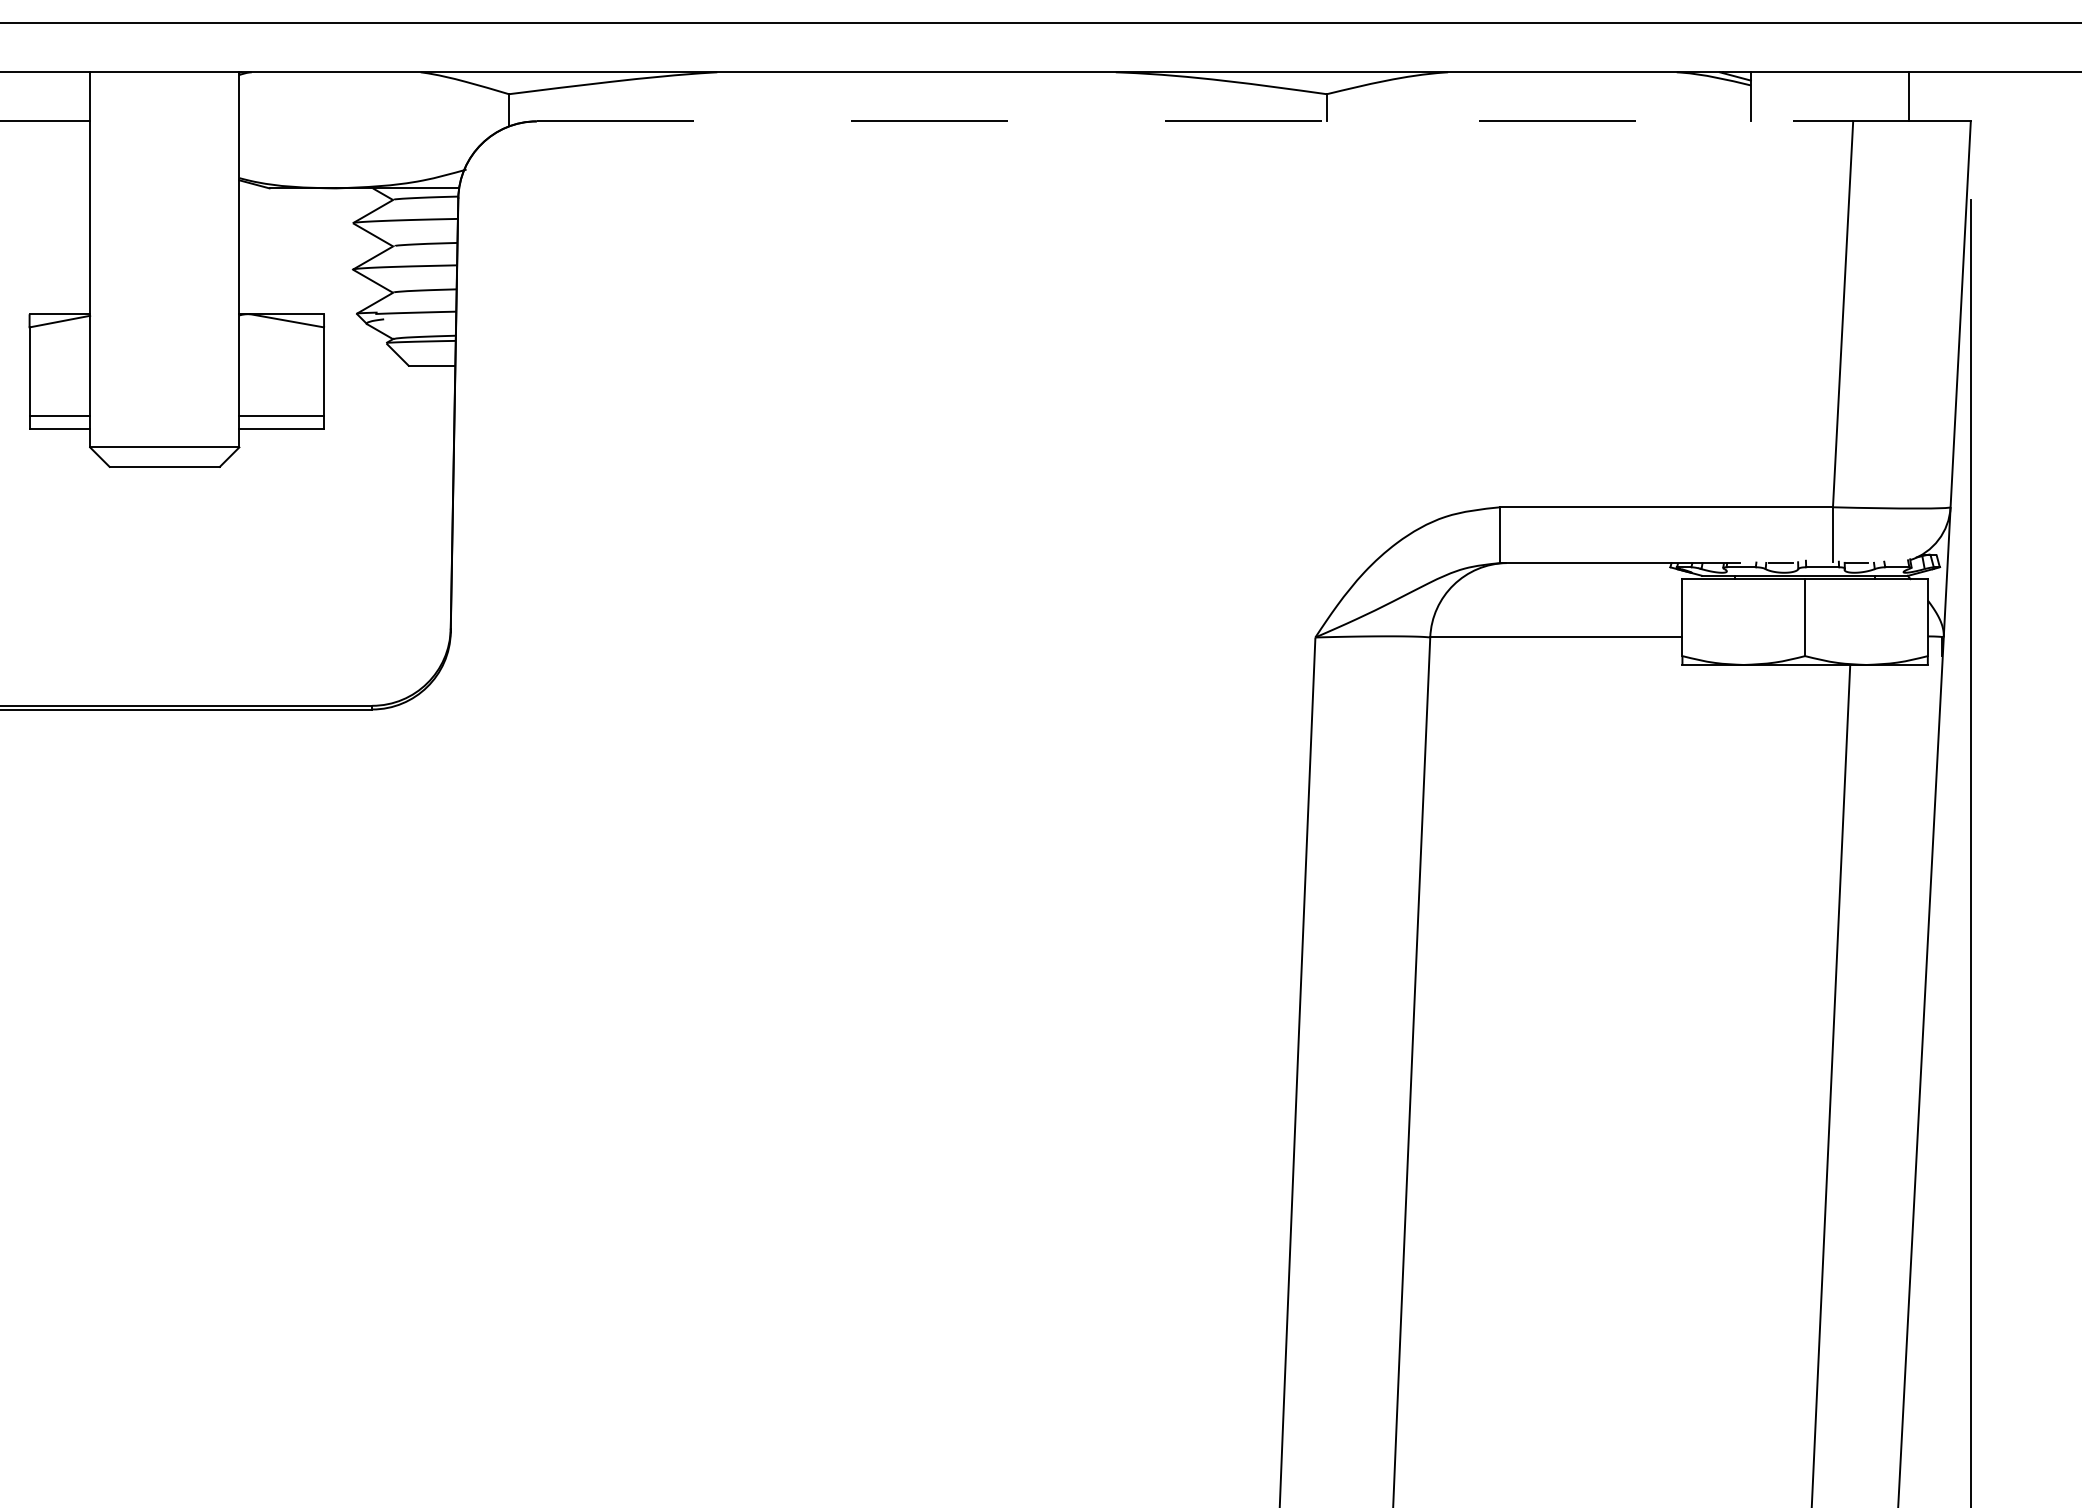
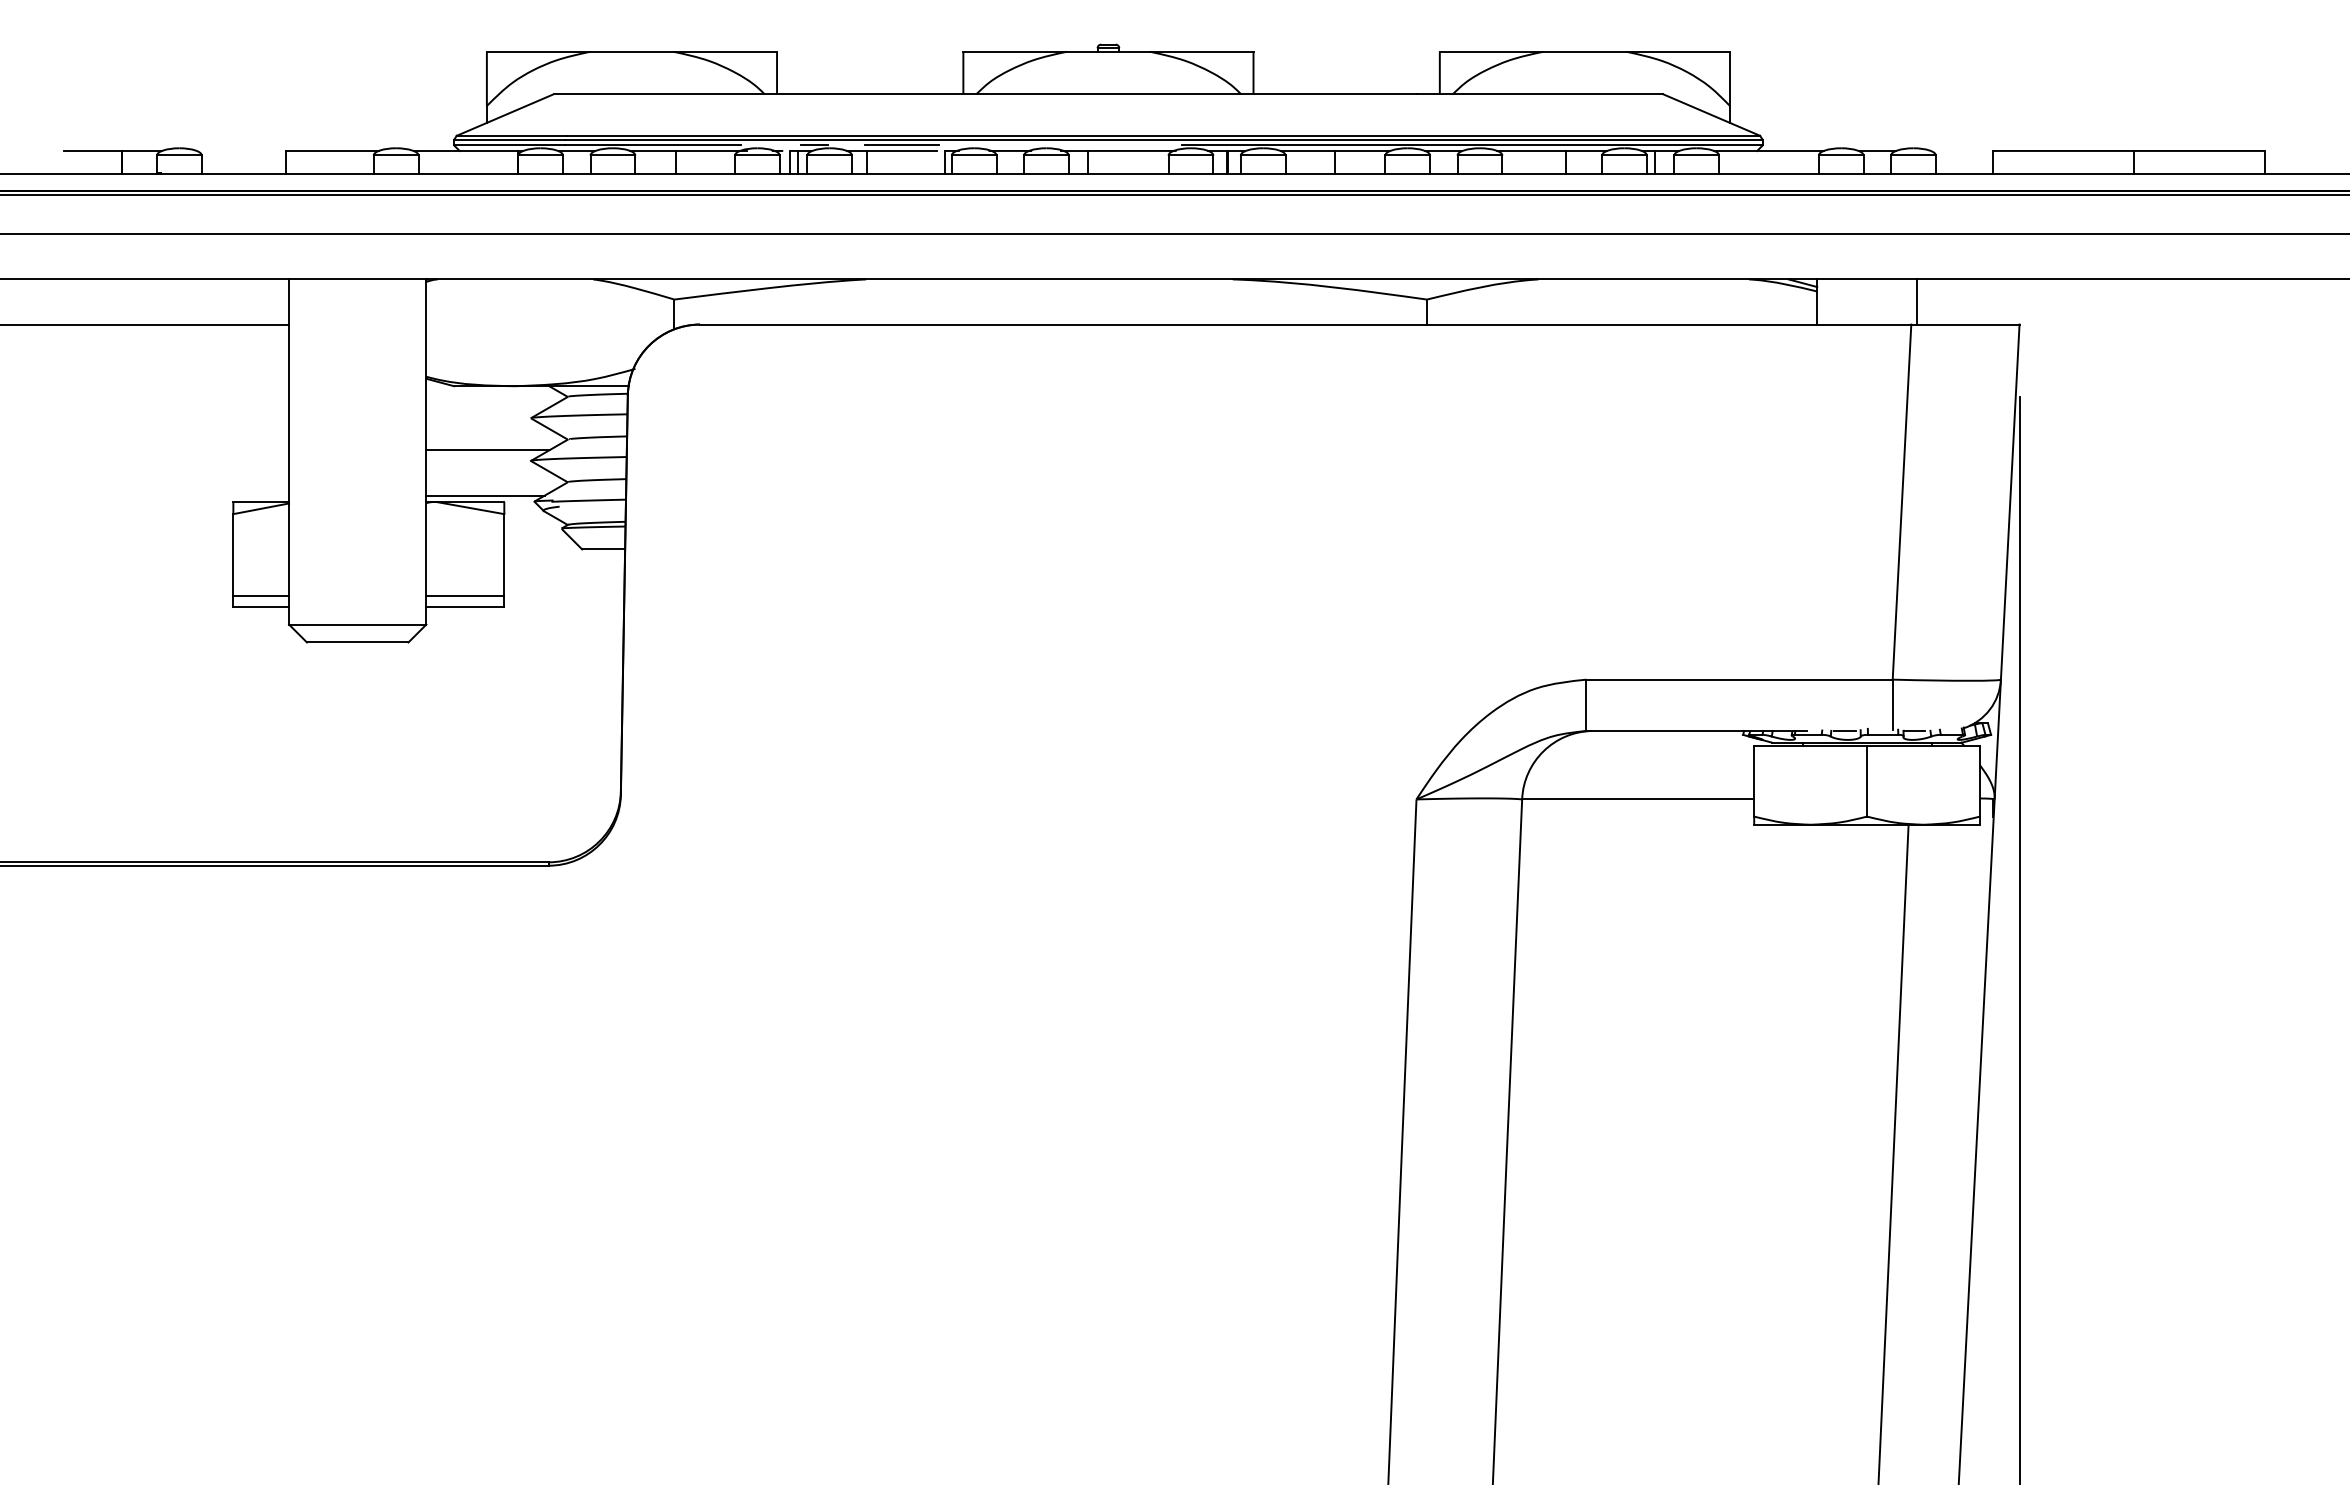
line: (1908, 96) -> (1916, 301), moved
line: (1194, 121) -> (1305, 324), dashed -> solid
line: (305, 258) -> (487, 450), added
line: (303, 307) -> (485, 495), added

